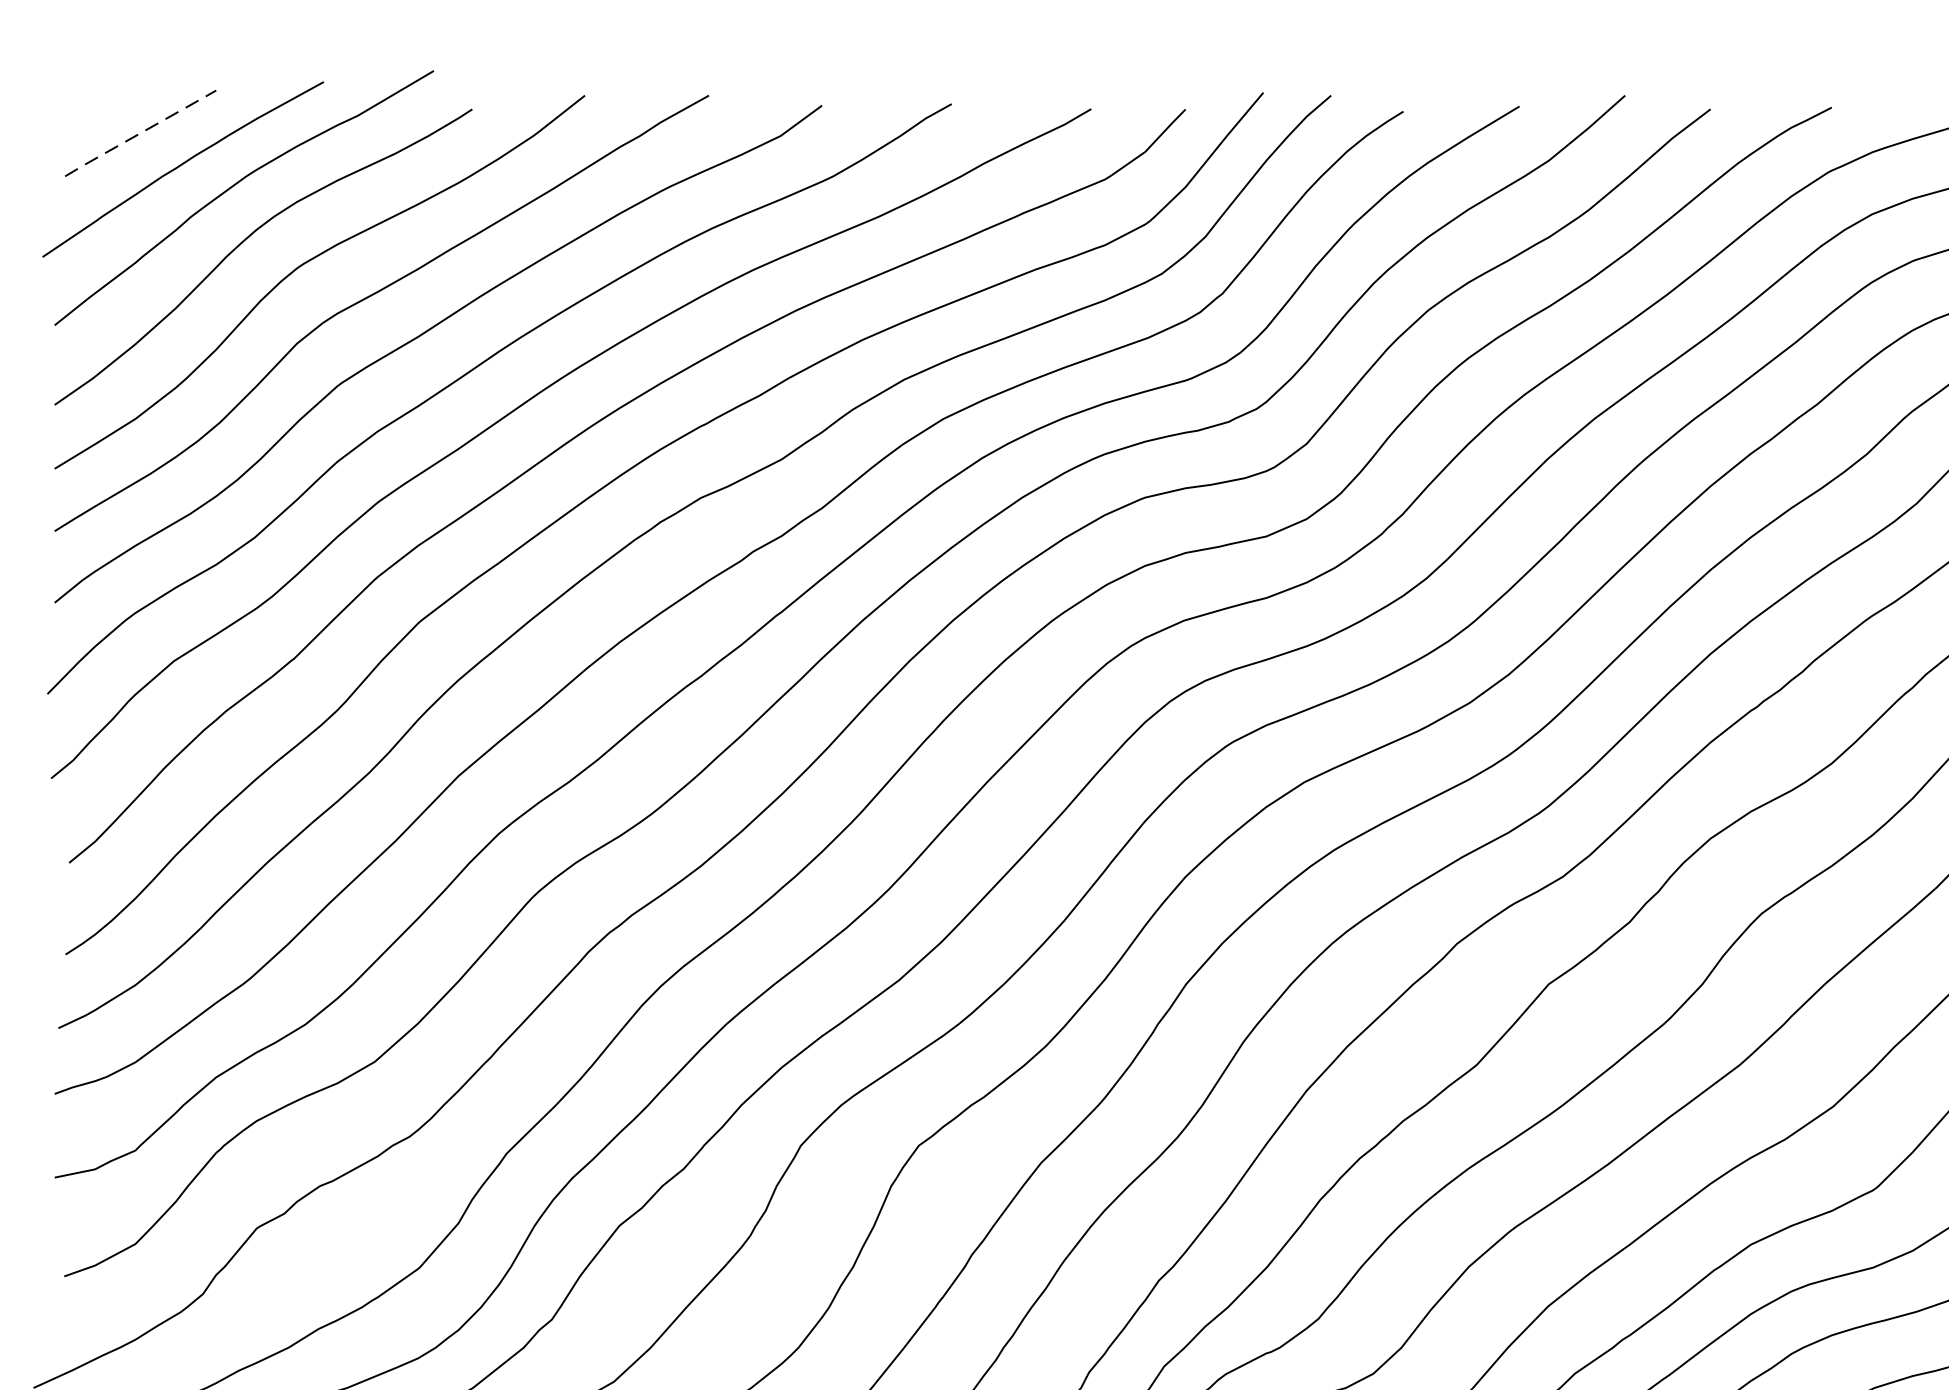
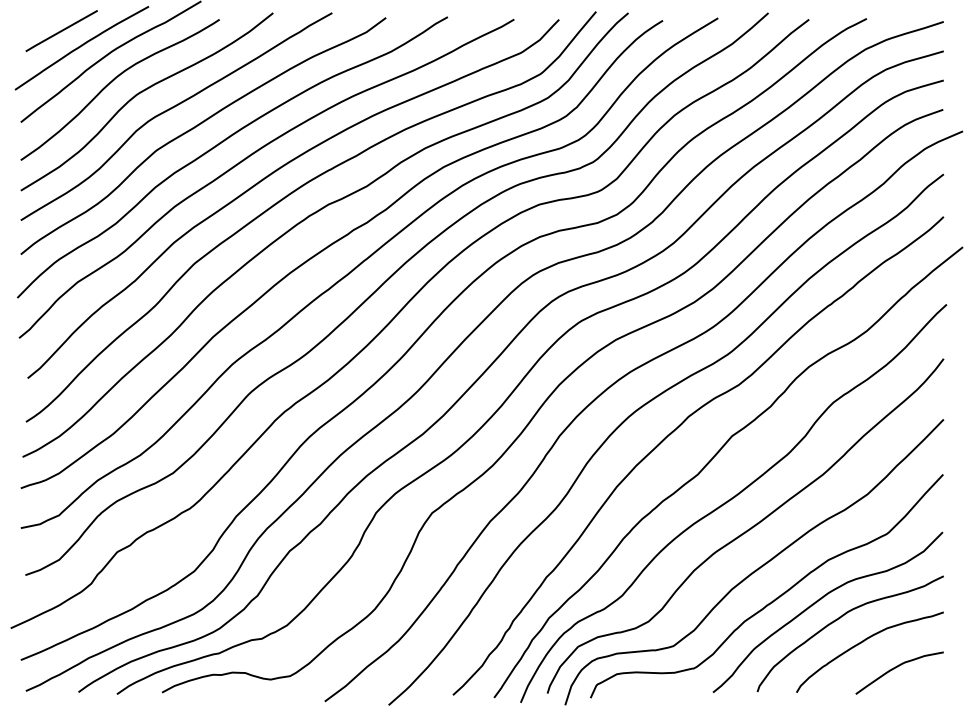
line: (140, 134) -> (61, 31), dashed -> solid

